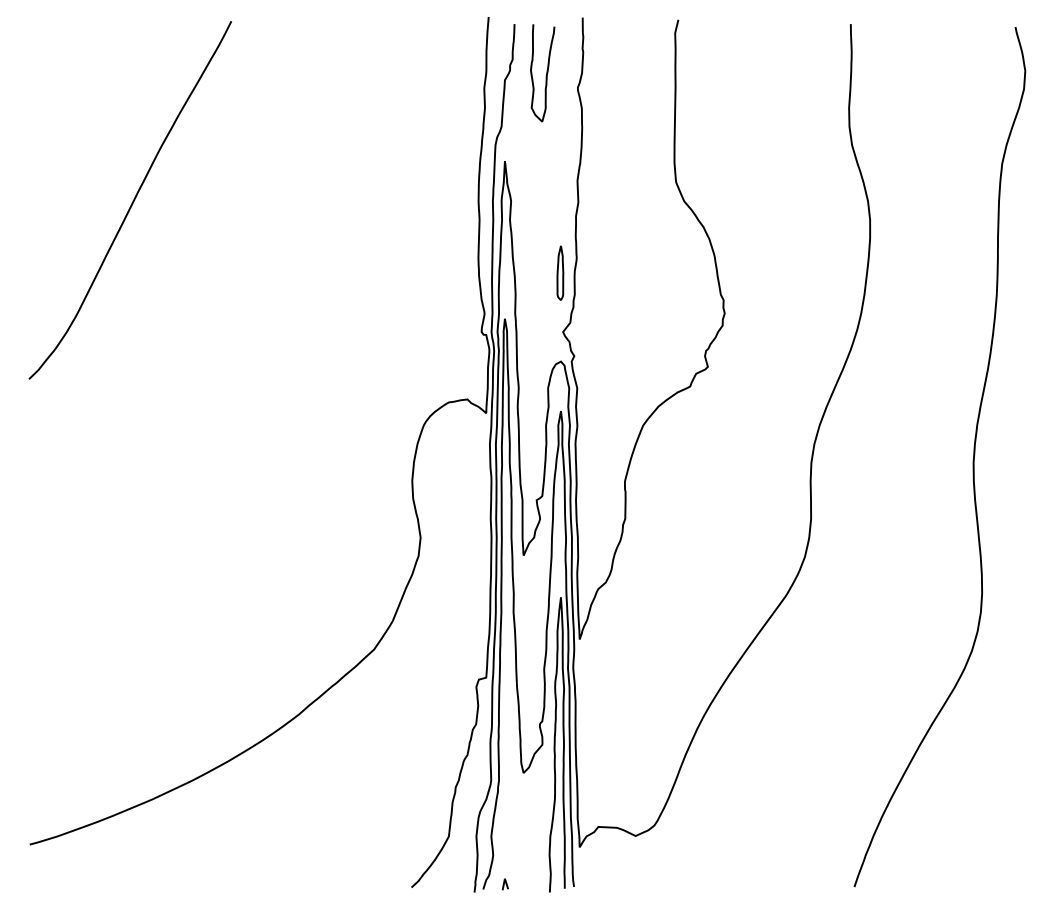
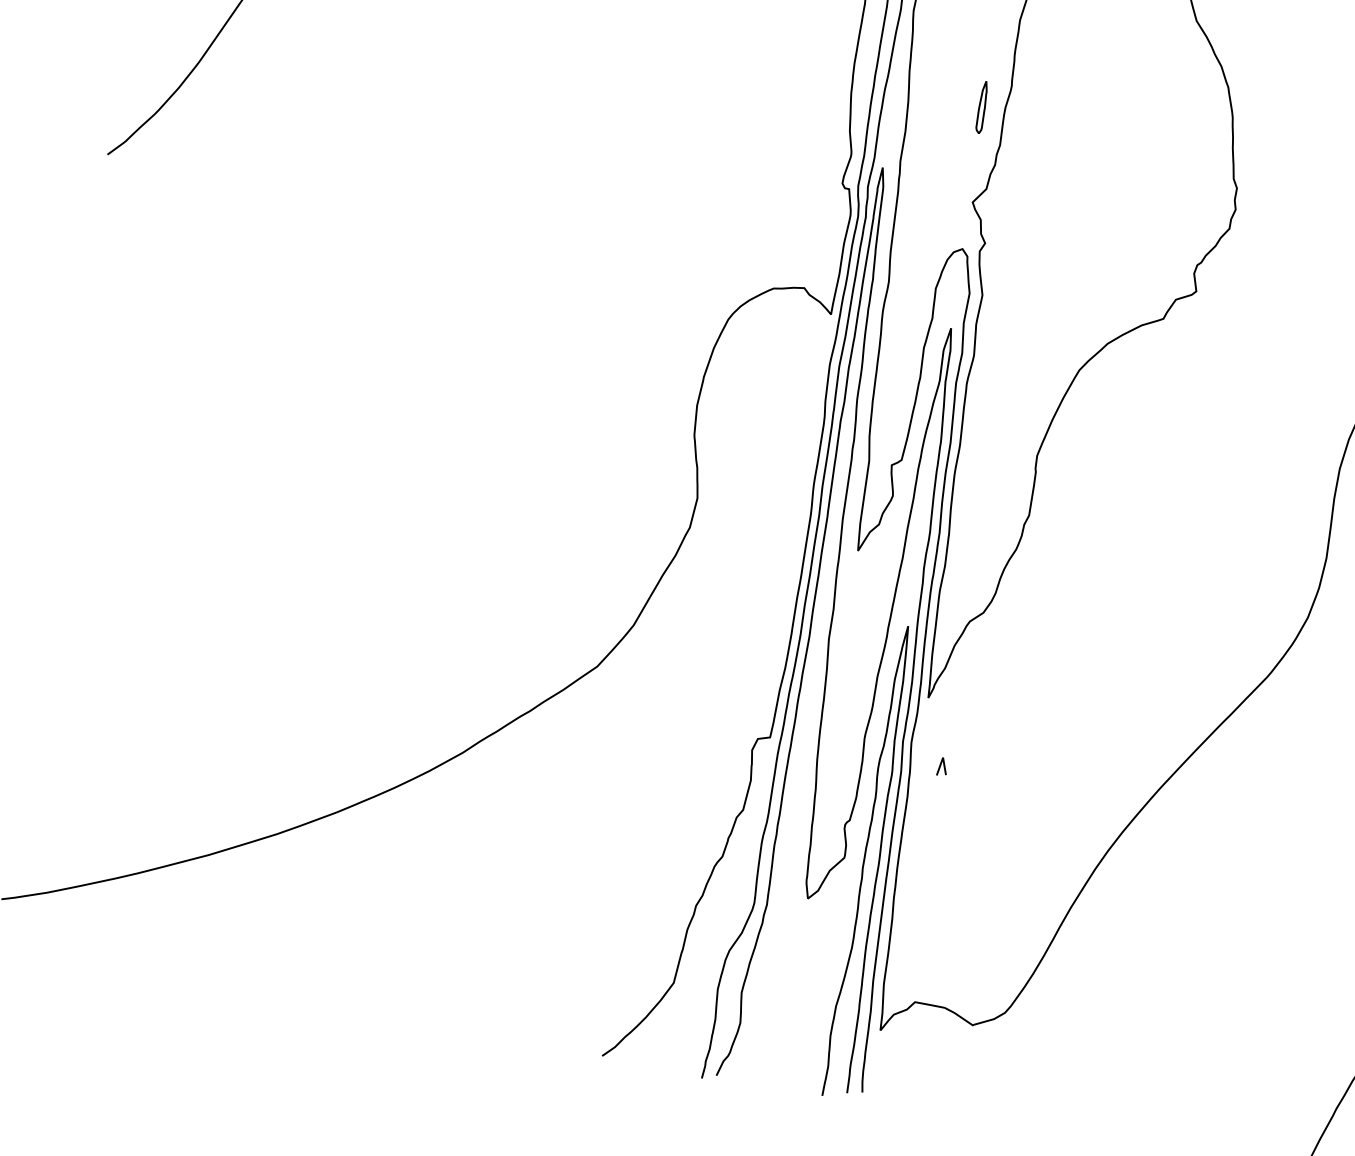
part: (560, 272) -> (982, 106), size x0.6
line: (504, 884) -> (941, 766), moved

